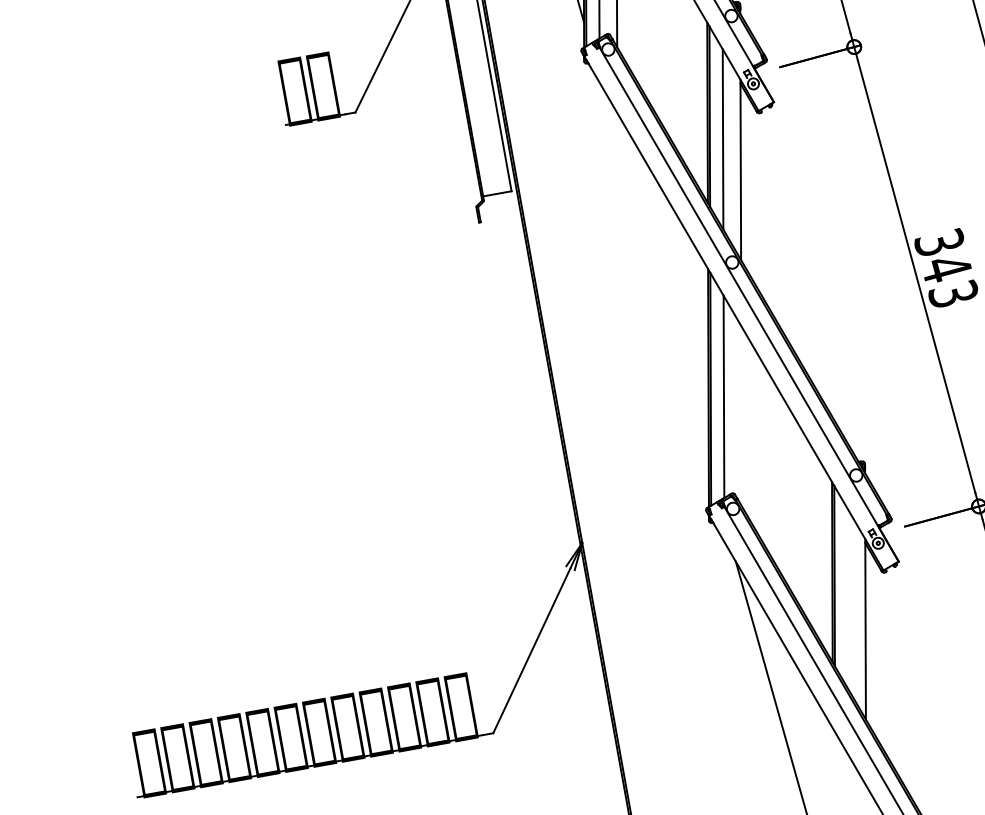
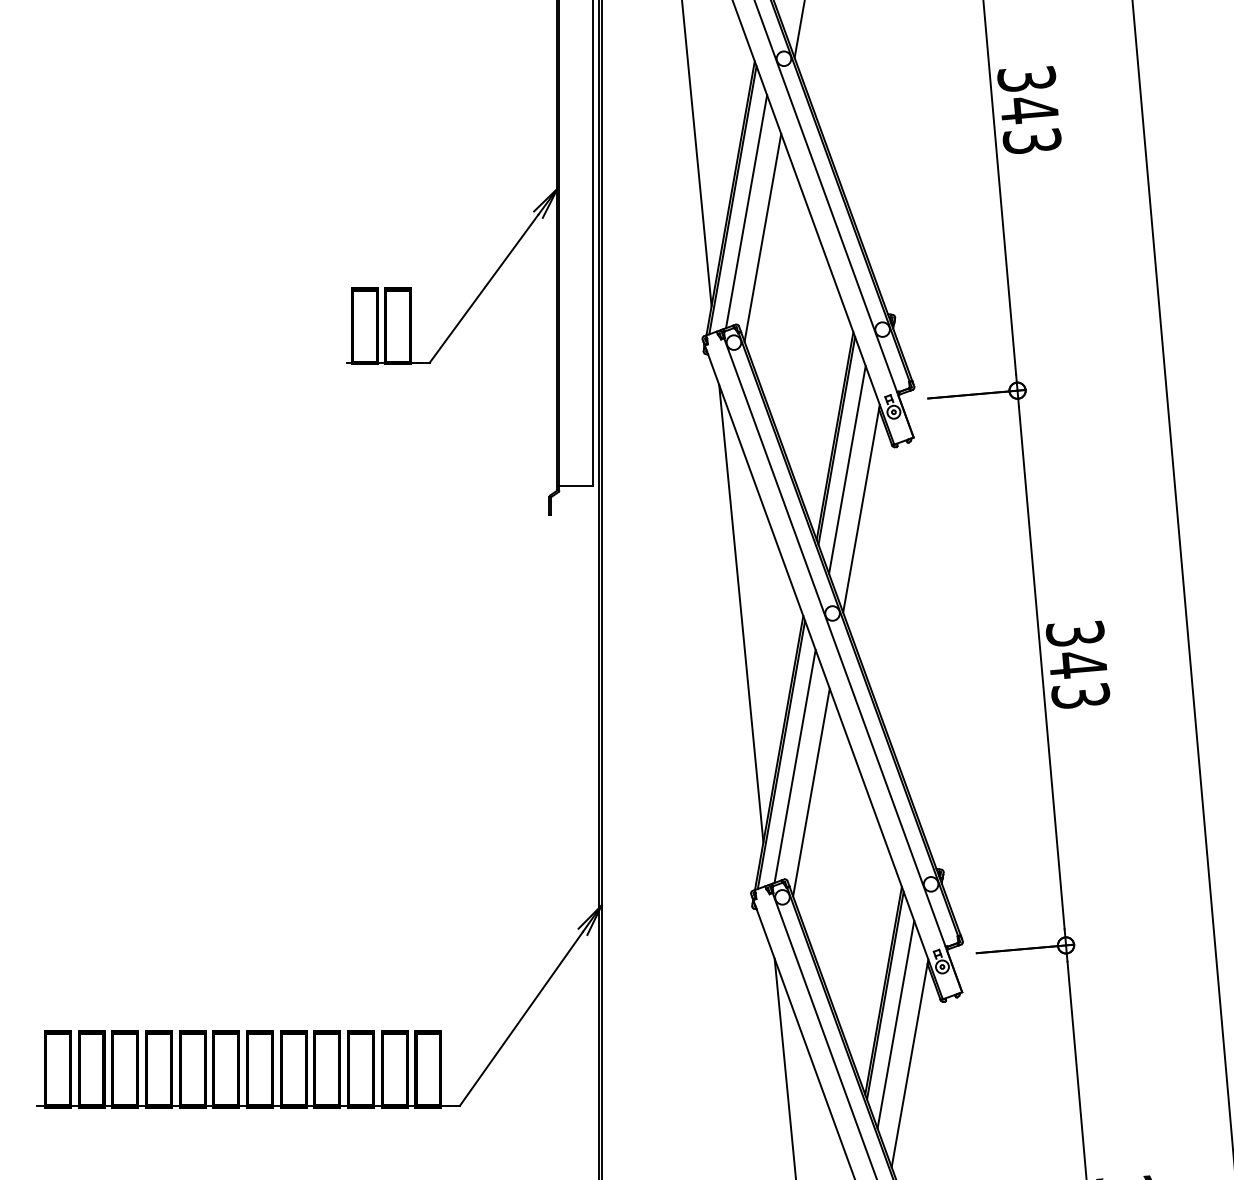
line: (655, 276) -> (741, 613), added
line: (741, 416) -> (811, 792), added
line: (847, 598) -> (895, 1024), added

